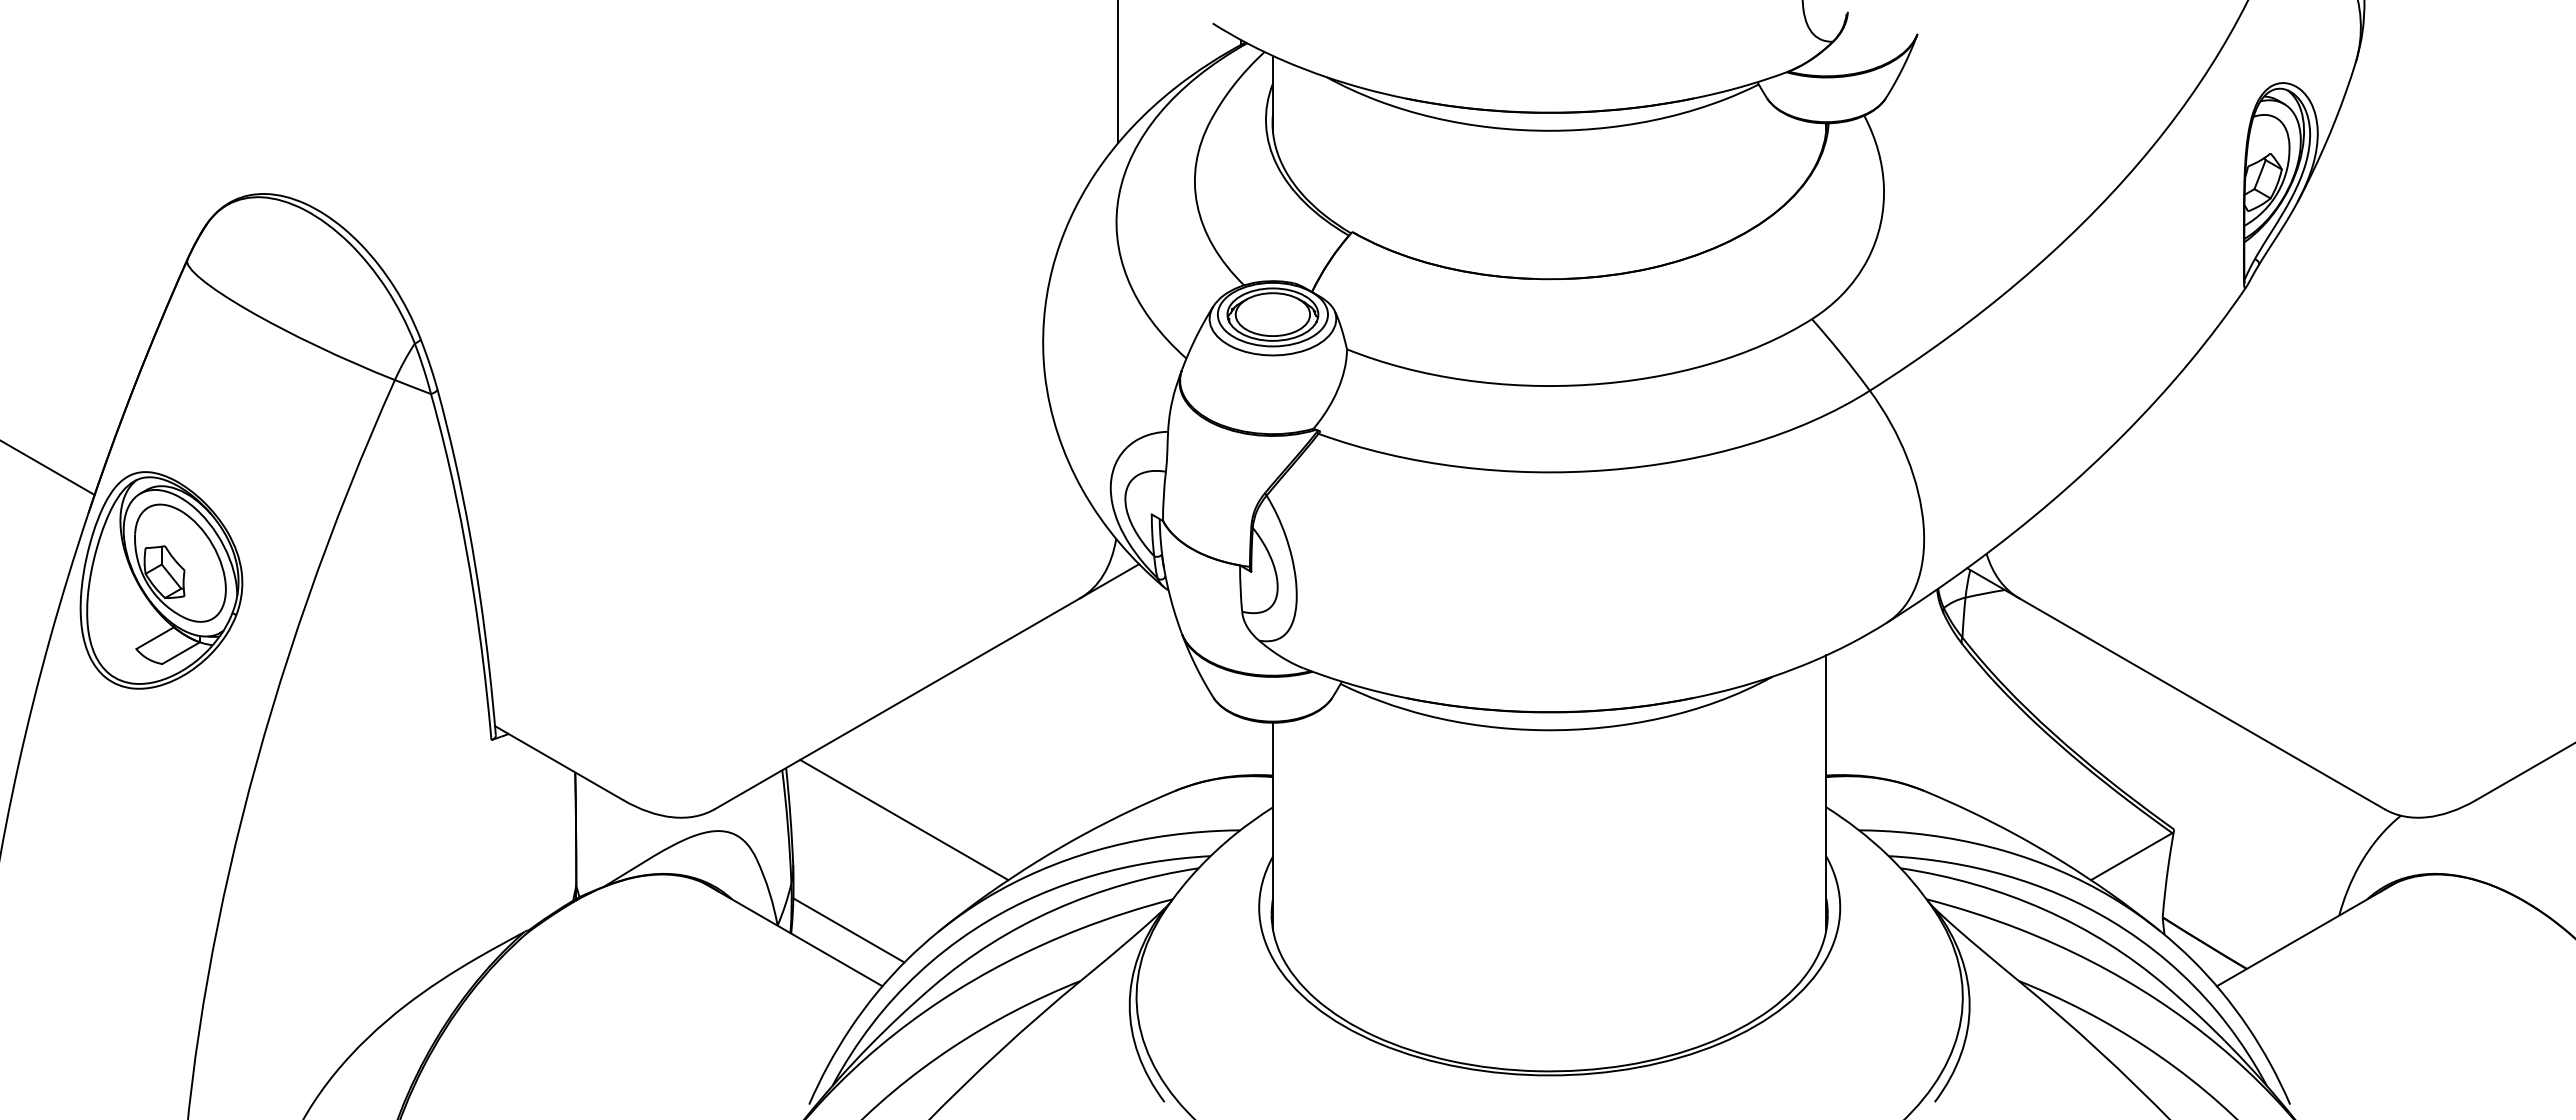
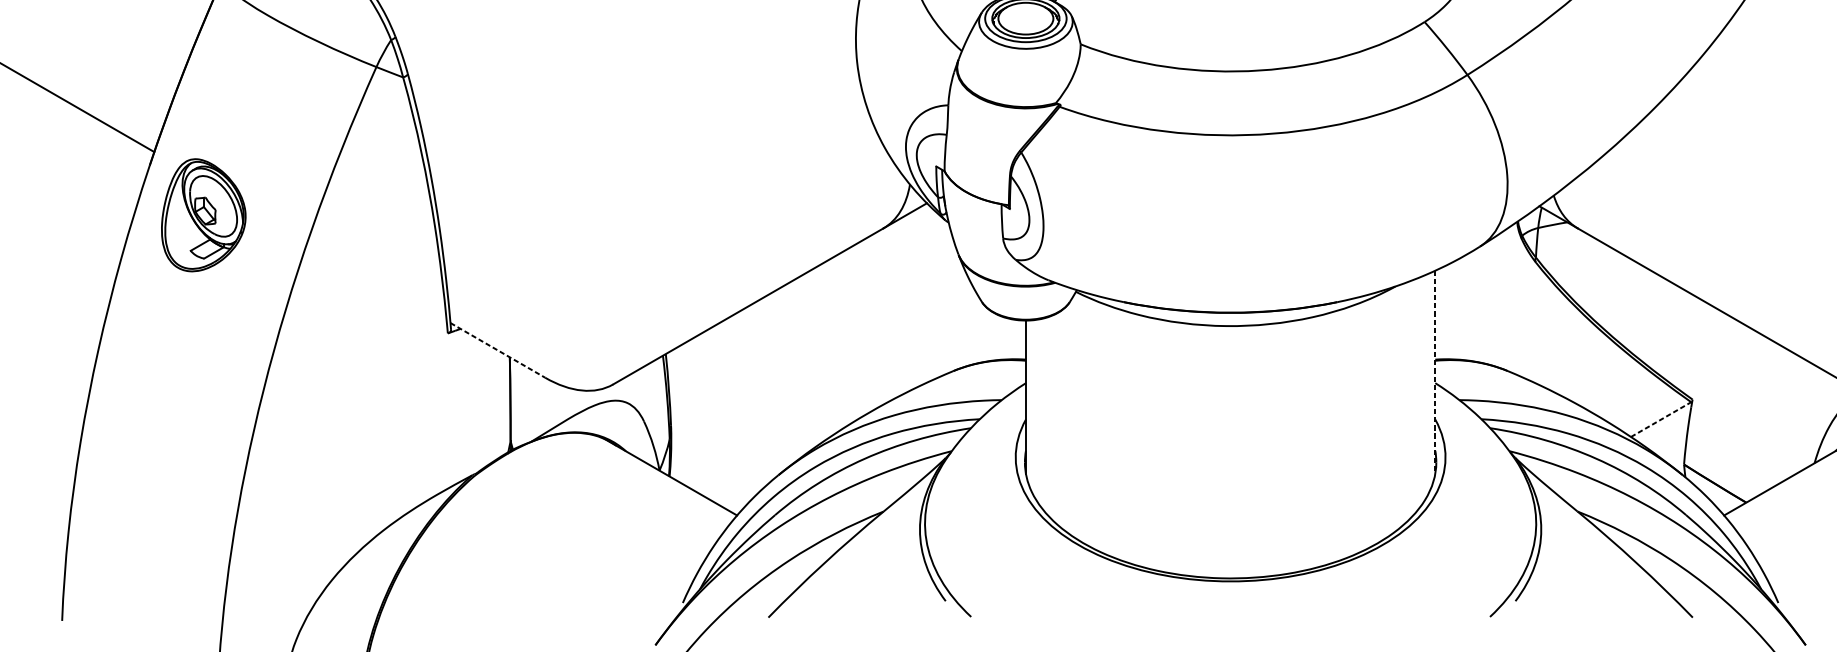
part: (161, 580) -> (203, 215), size x0.7
line: (559, 763) -> (498, 350), solid -> dashed
line: (1826, 793) -> (1435, 372), solid -> dashed
line: (904, 819) -> (753, 392), removed
line: (2131, 856) -> (1660, 419), solid -> dashed
line: (848, 930) -> (711, 474), removed

